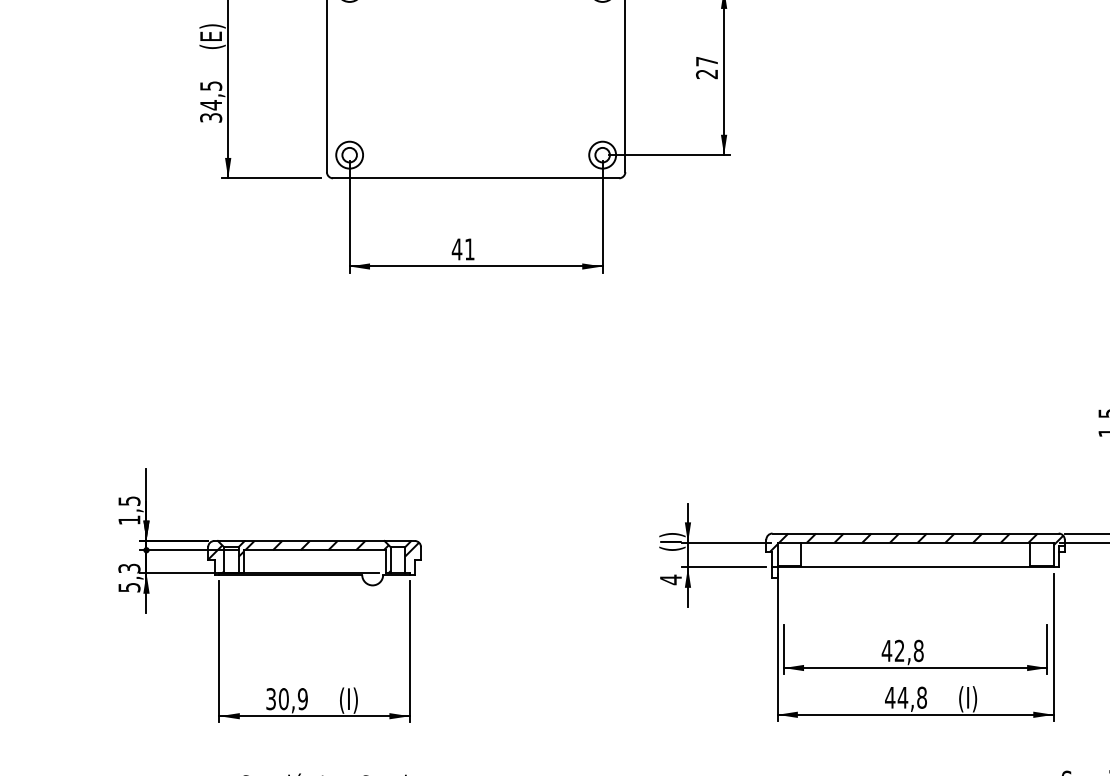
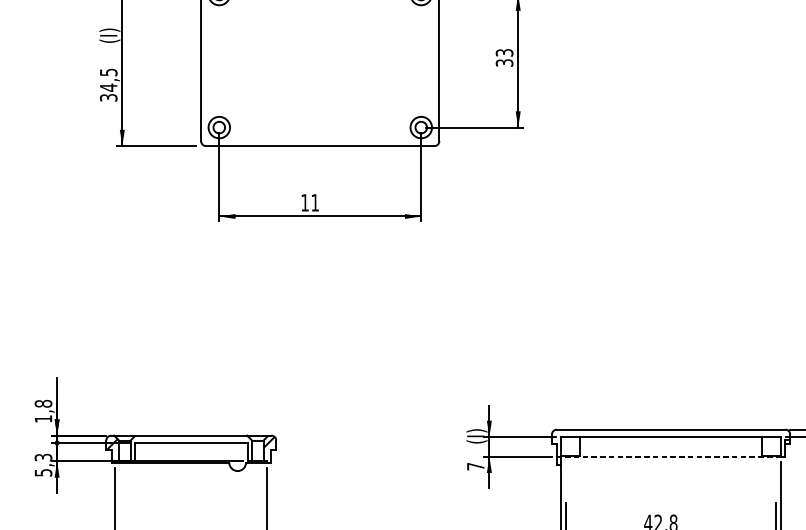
text: (212, 31) -> (109, 28), (E) -> (I)
text: (707, 67) -> (504, 57), 27 -> 33
text: (456, 249) -> (304, 202), 41 -> 11
text: (129, 501) -> (43, 404), 1,5 -> 1,8
hatch: (916, 542) -> (671, 436), removed
hatch: (314, 557) -> (191, 448), removed
line: (915, 567) -> (671, 456), solid -> dashed
text: (670, 579) -> (475, 466), 4 -> 7

